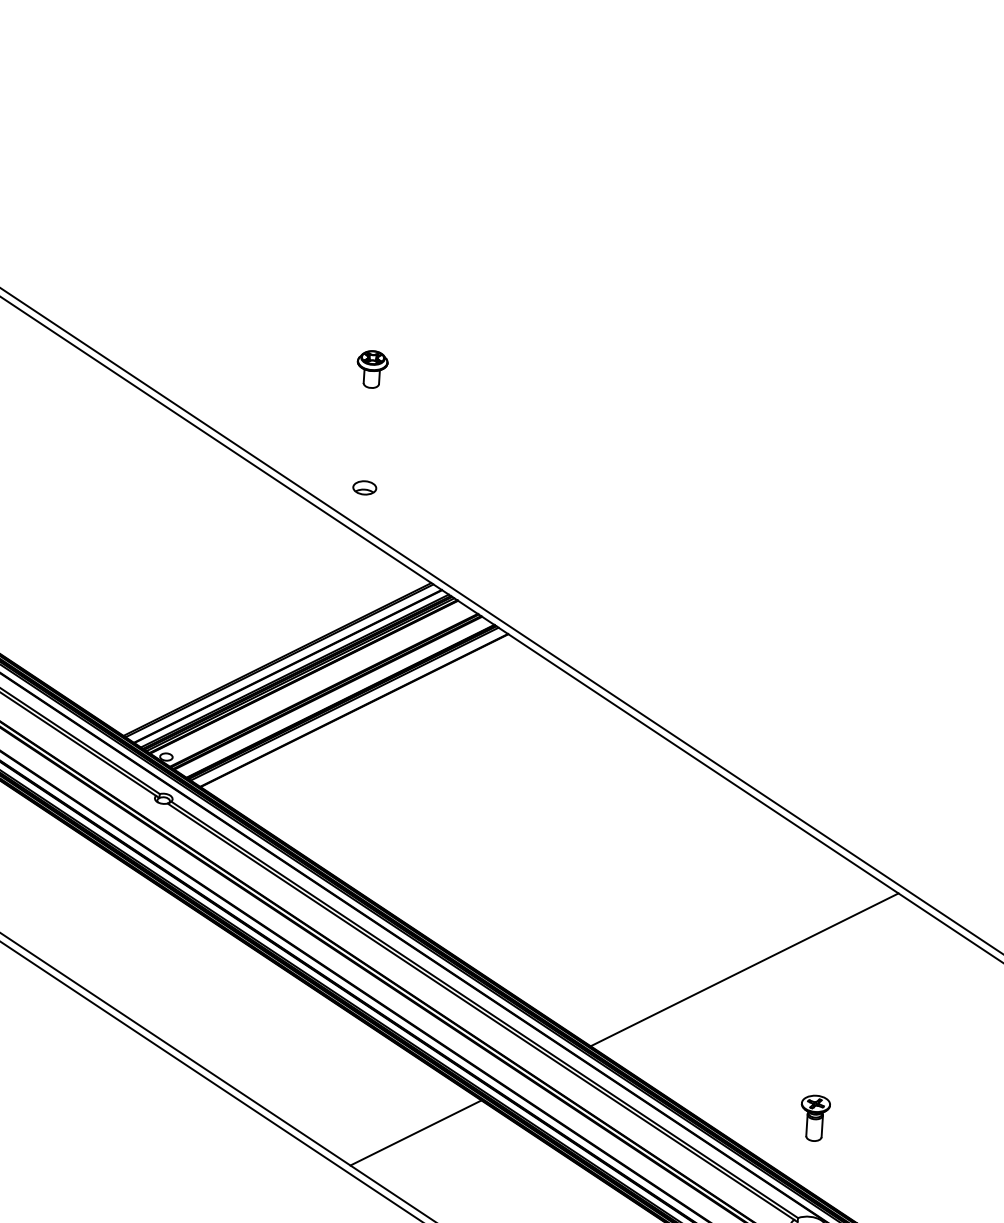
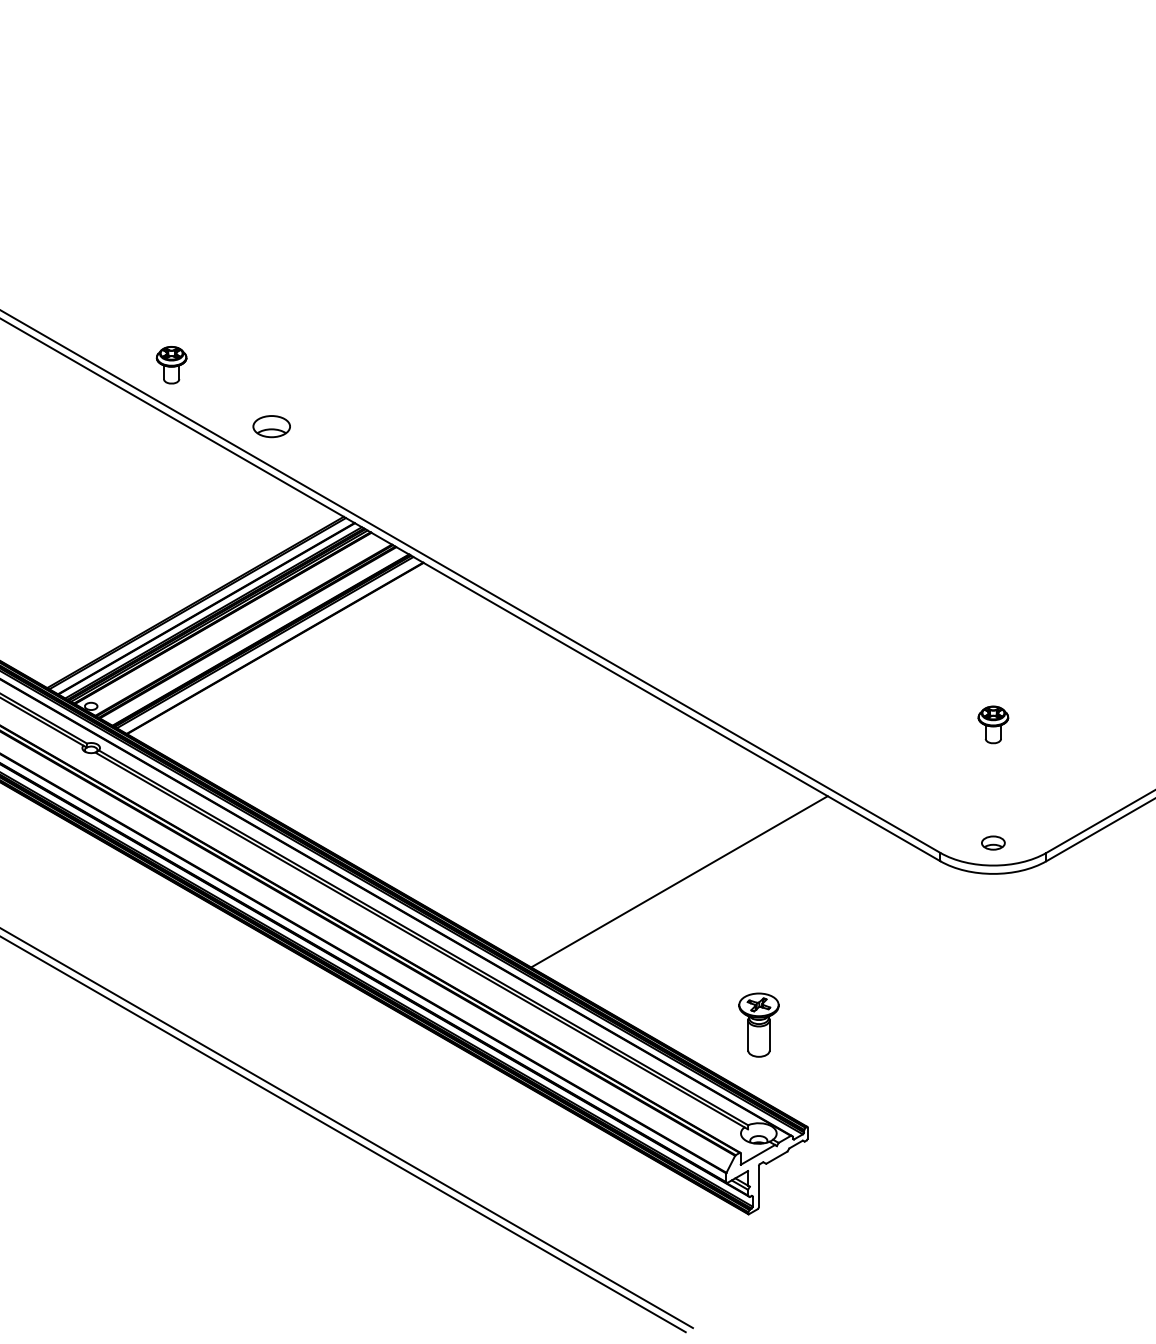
part: (372, 369) -> (171, 365), moved
part: (364, 487) -> (271, 425), size x1.6
part: (814, 1117) -> (758, 1024), size x1.4
line: (415, 1132) -> (362, 1064), removed

